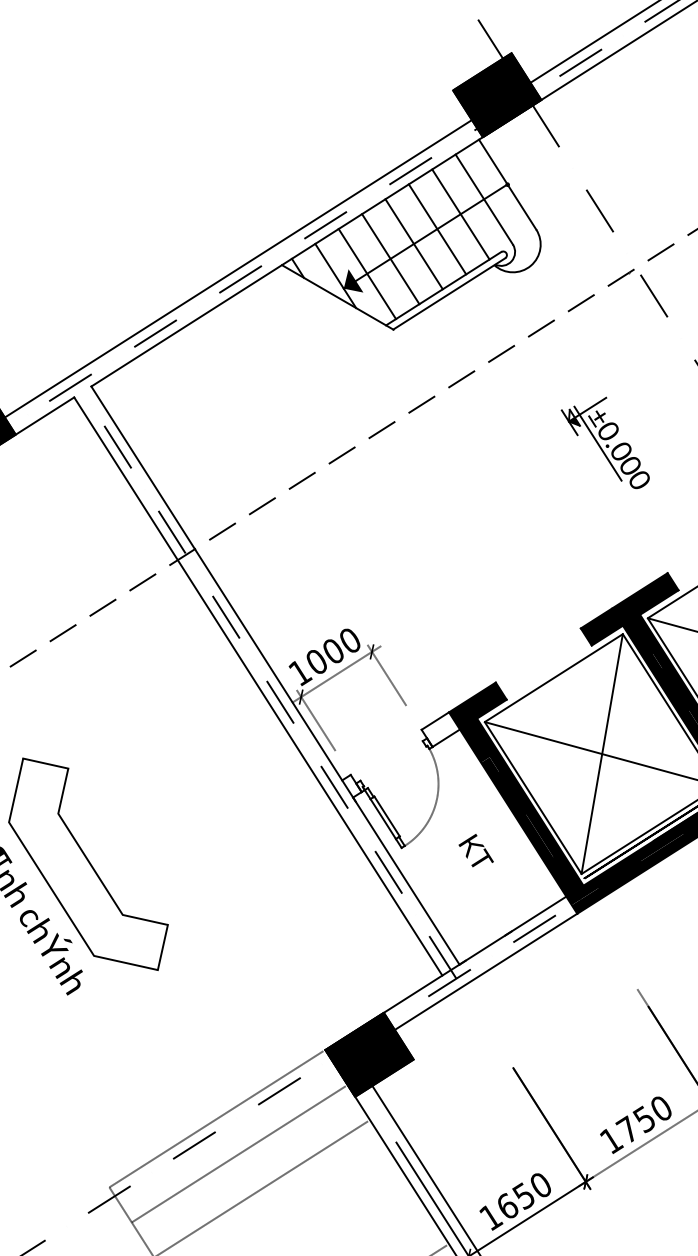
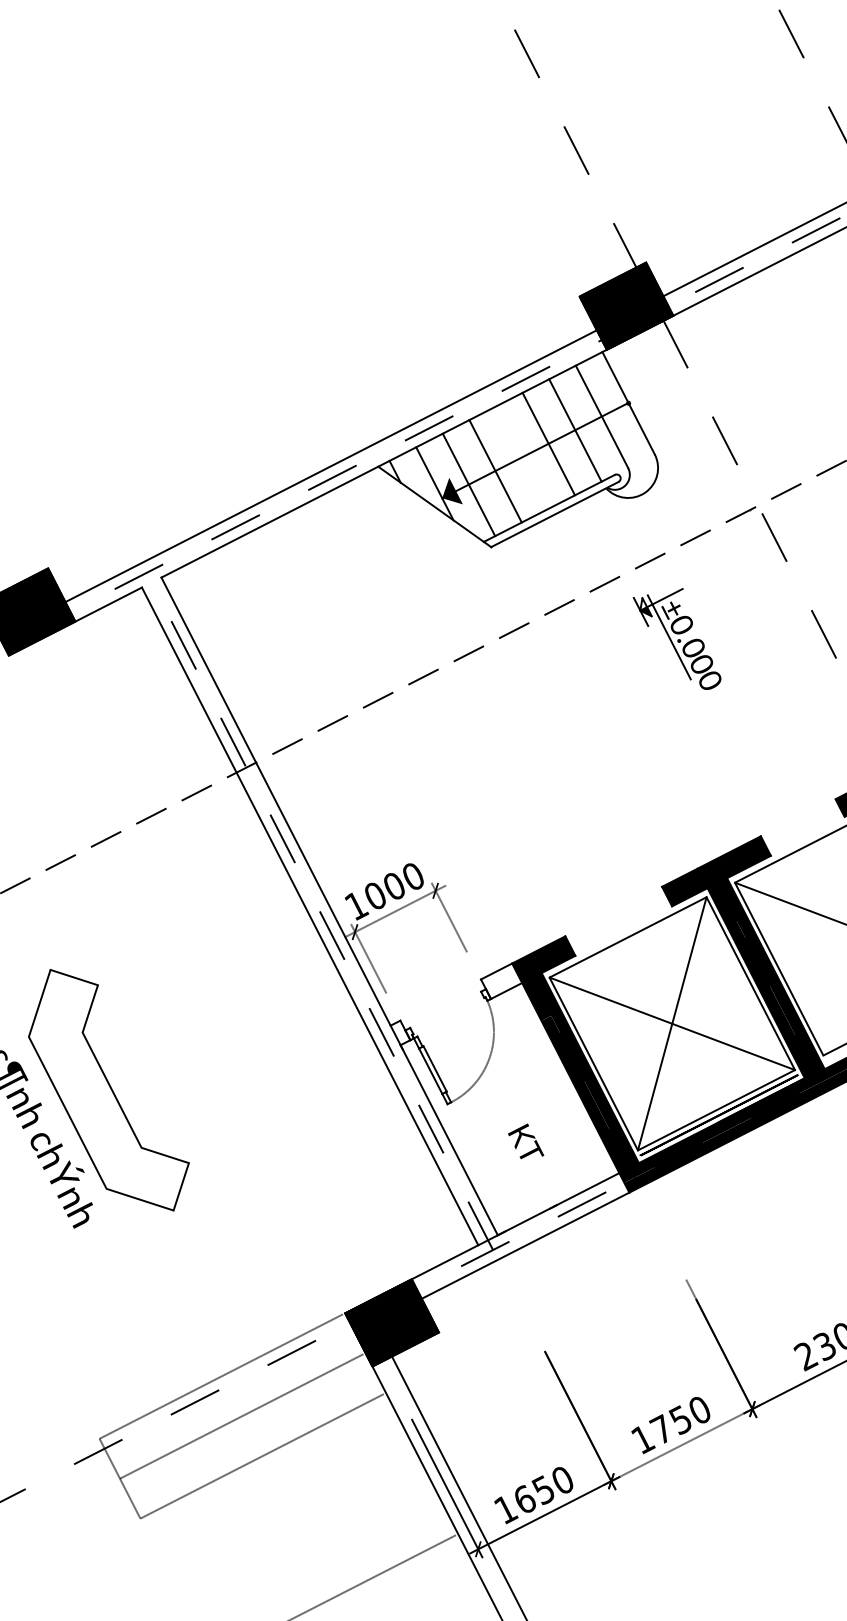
line: (414, 244) -> (522, 457), removed
part: (604, 444) -> (676, 638), moved
text: (476, 850) -> (526, 1141), moved

